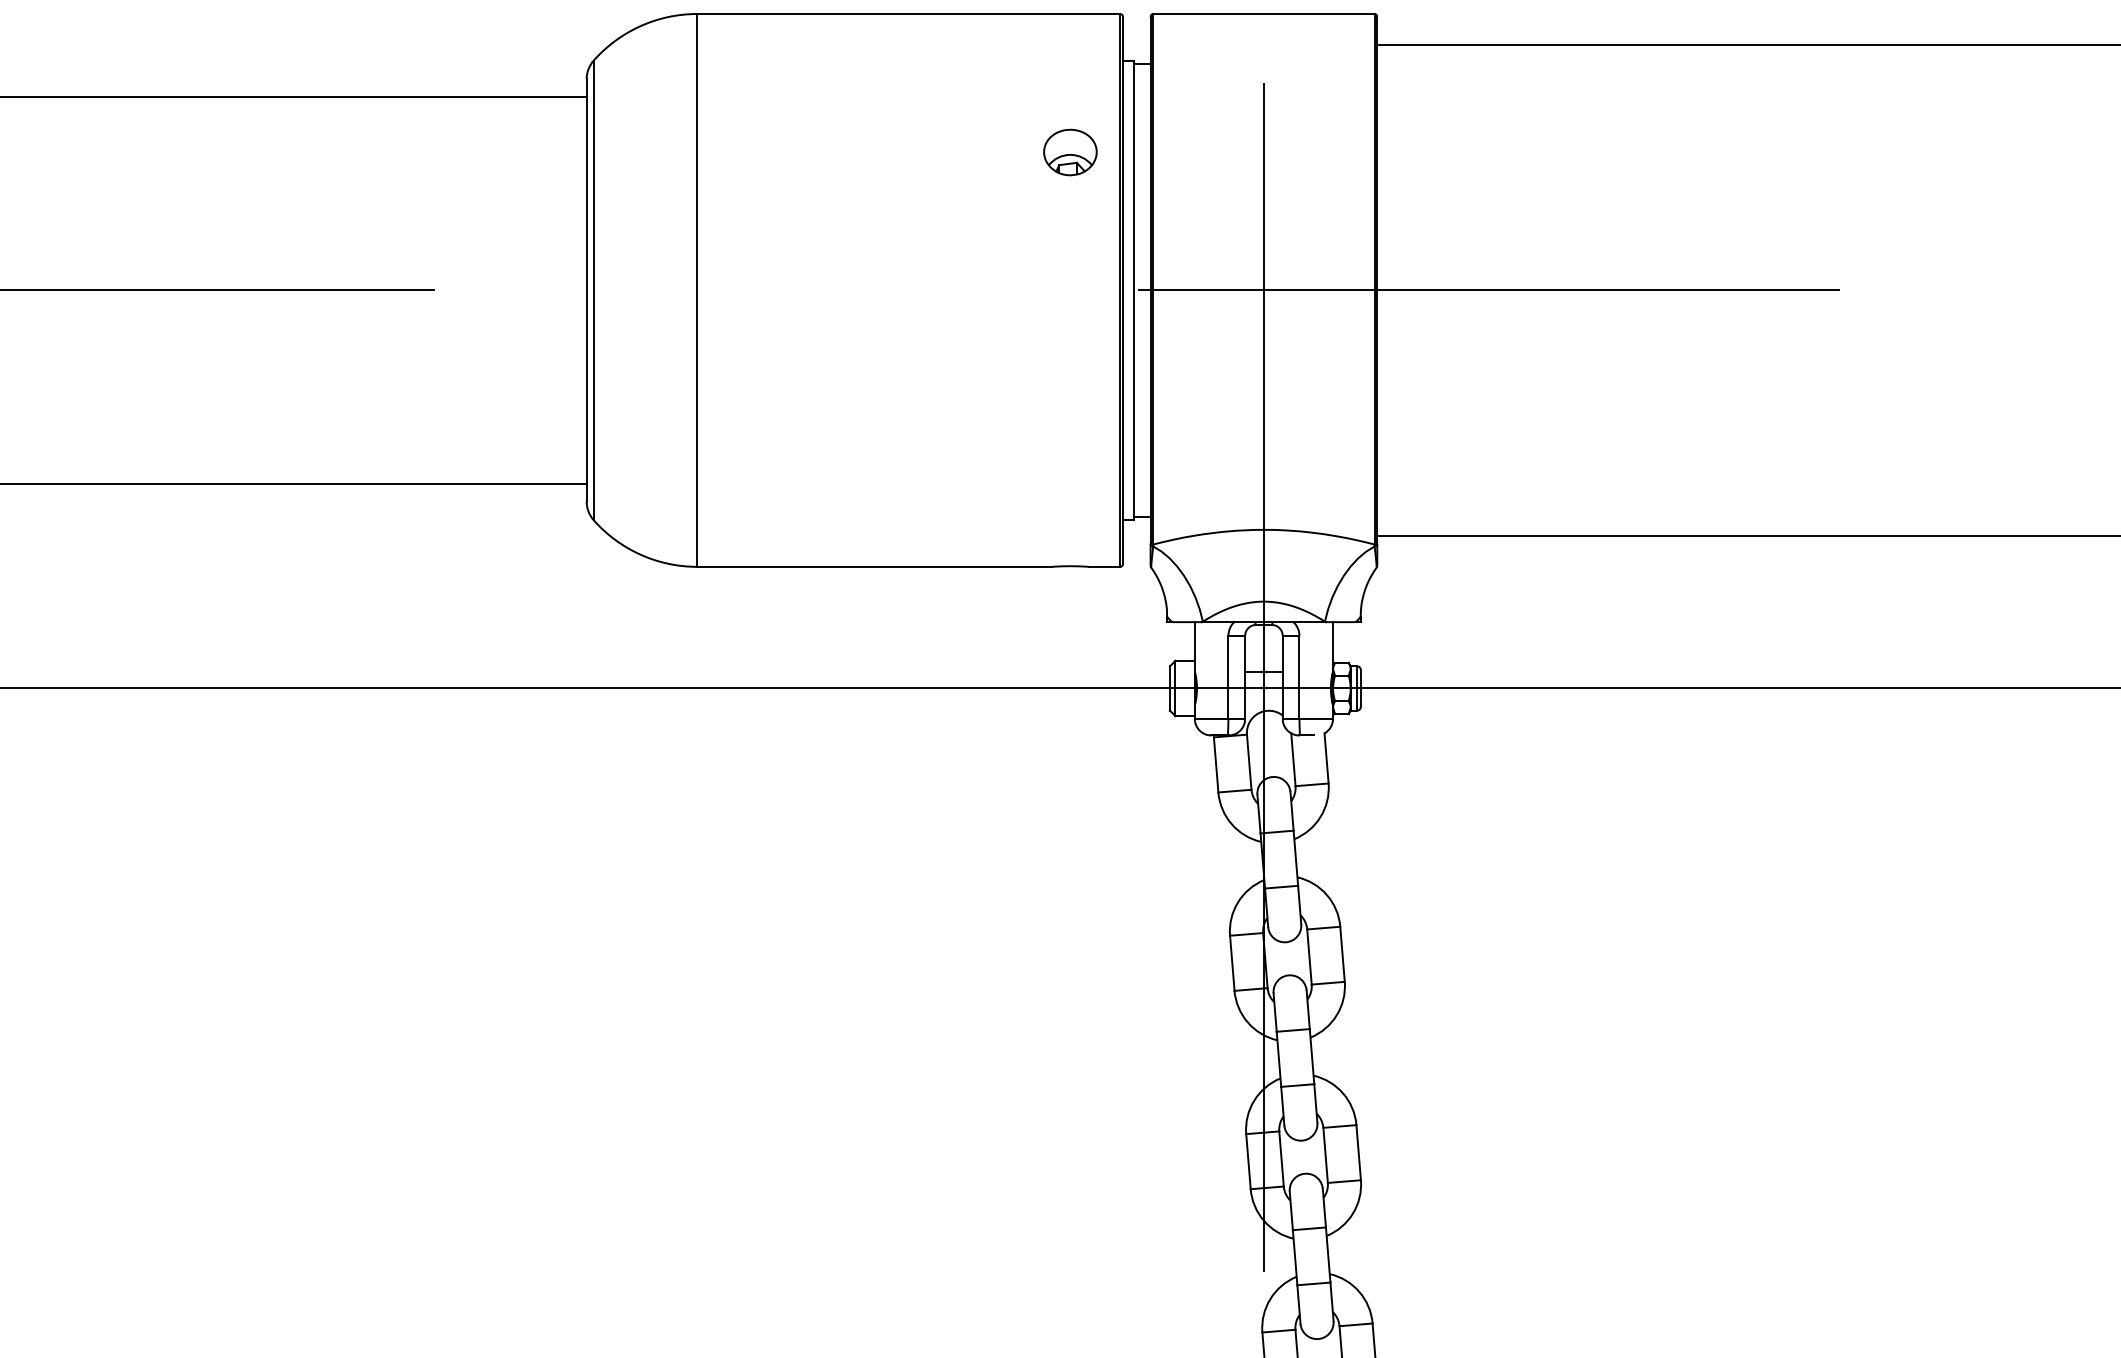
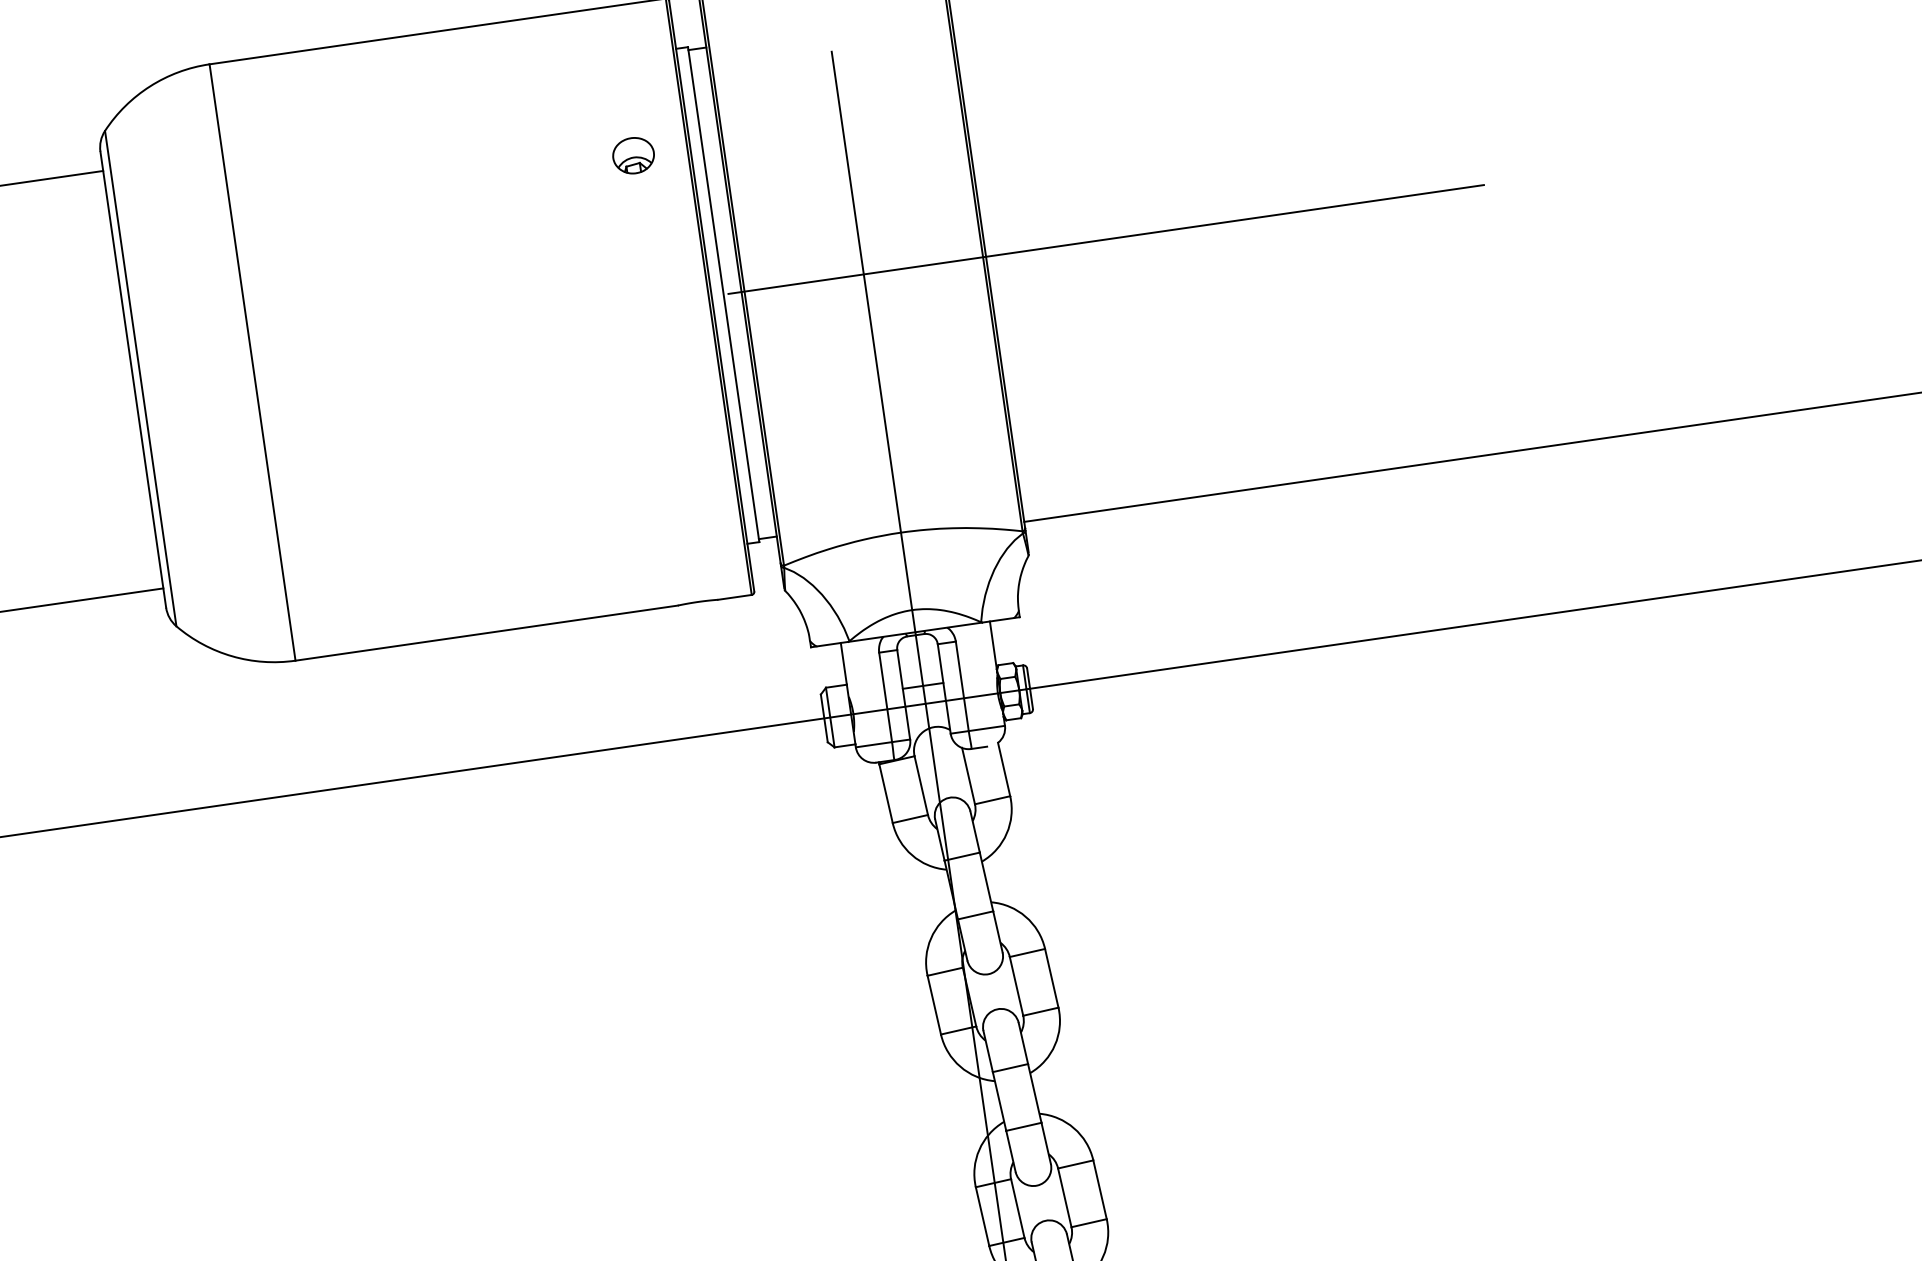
part: (1070, 152) -> (633, 155), size x0.71

